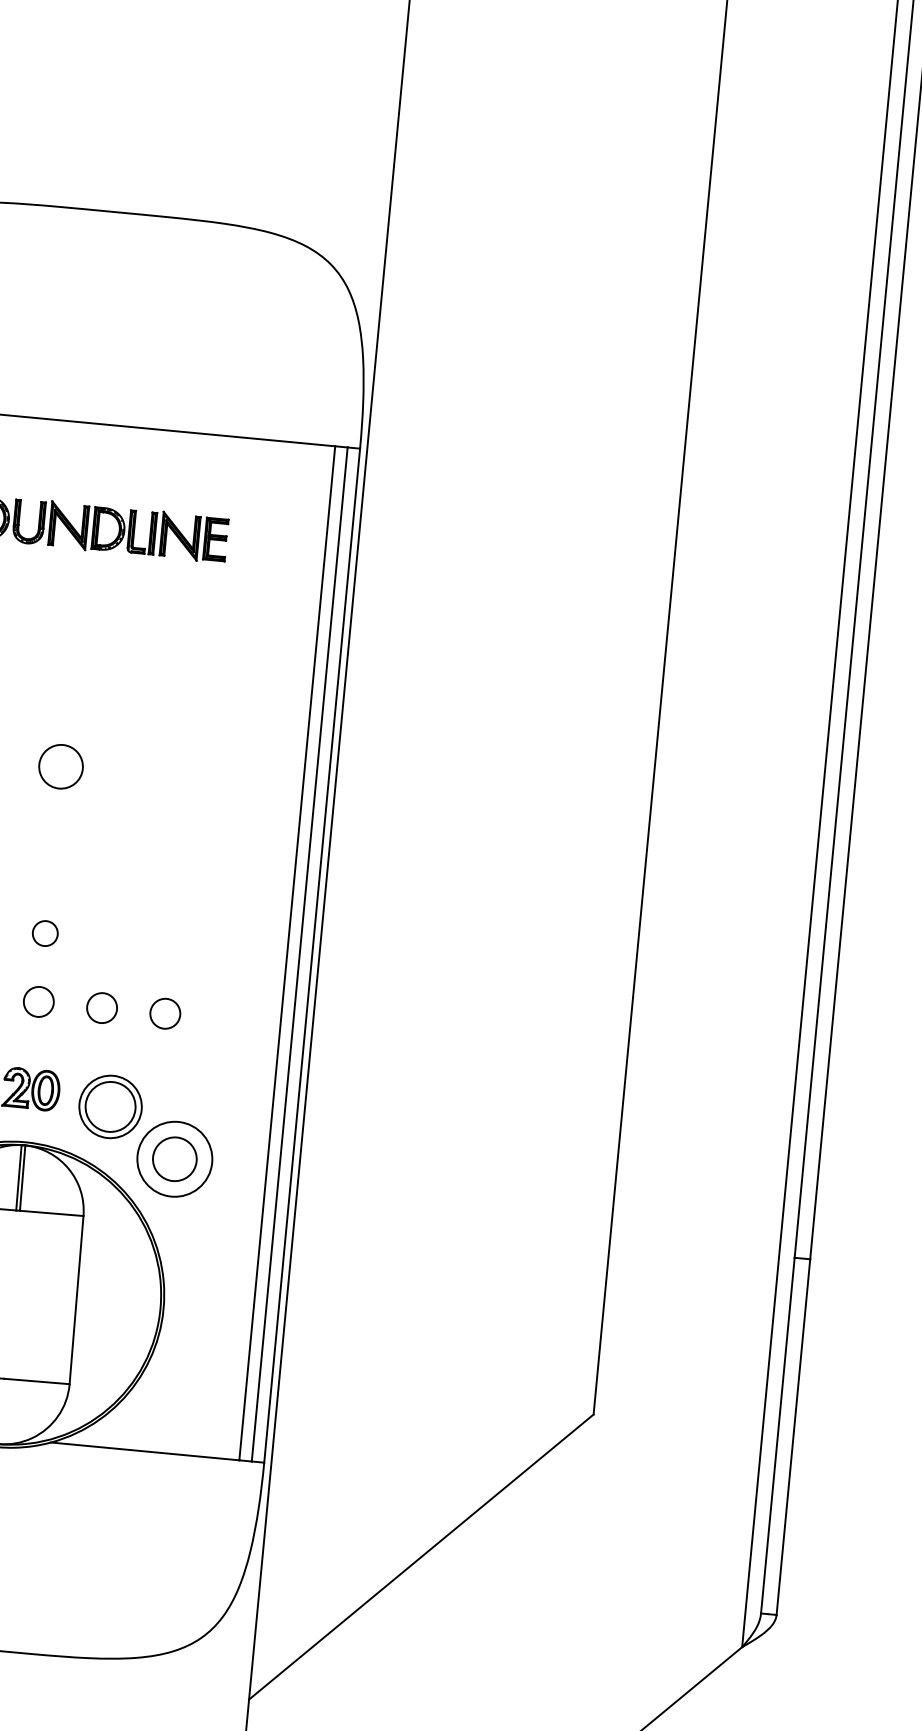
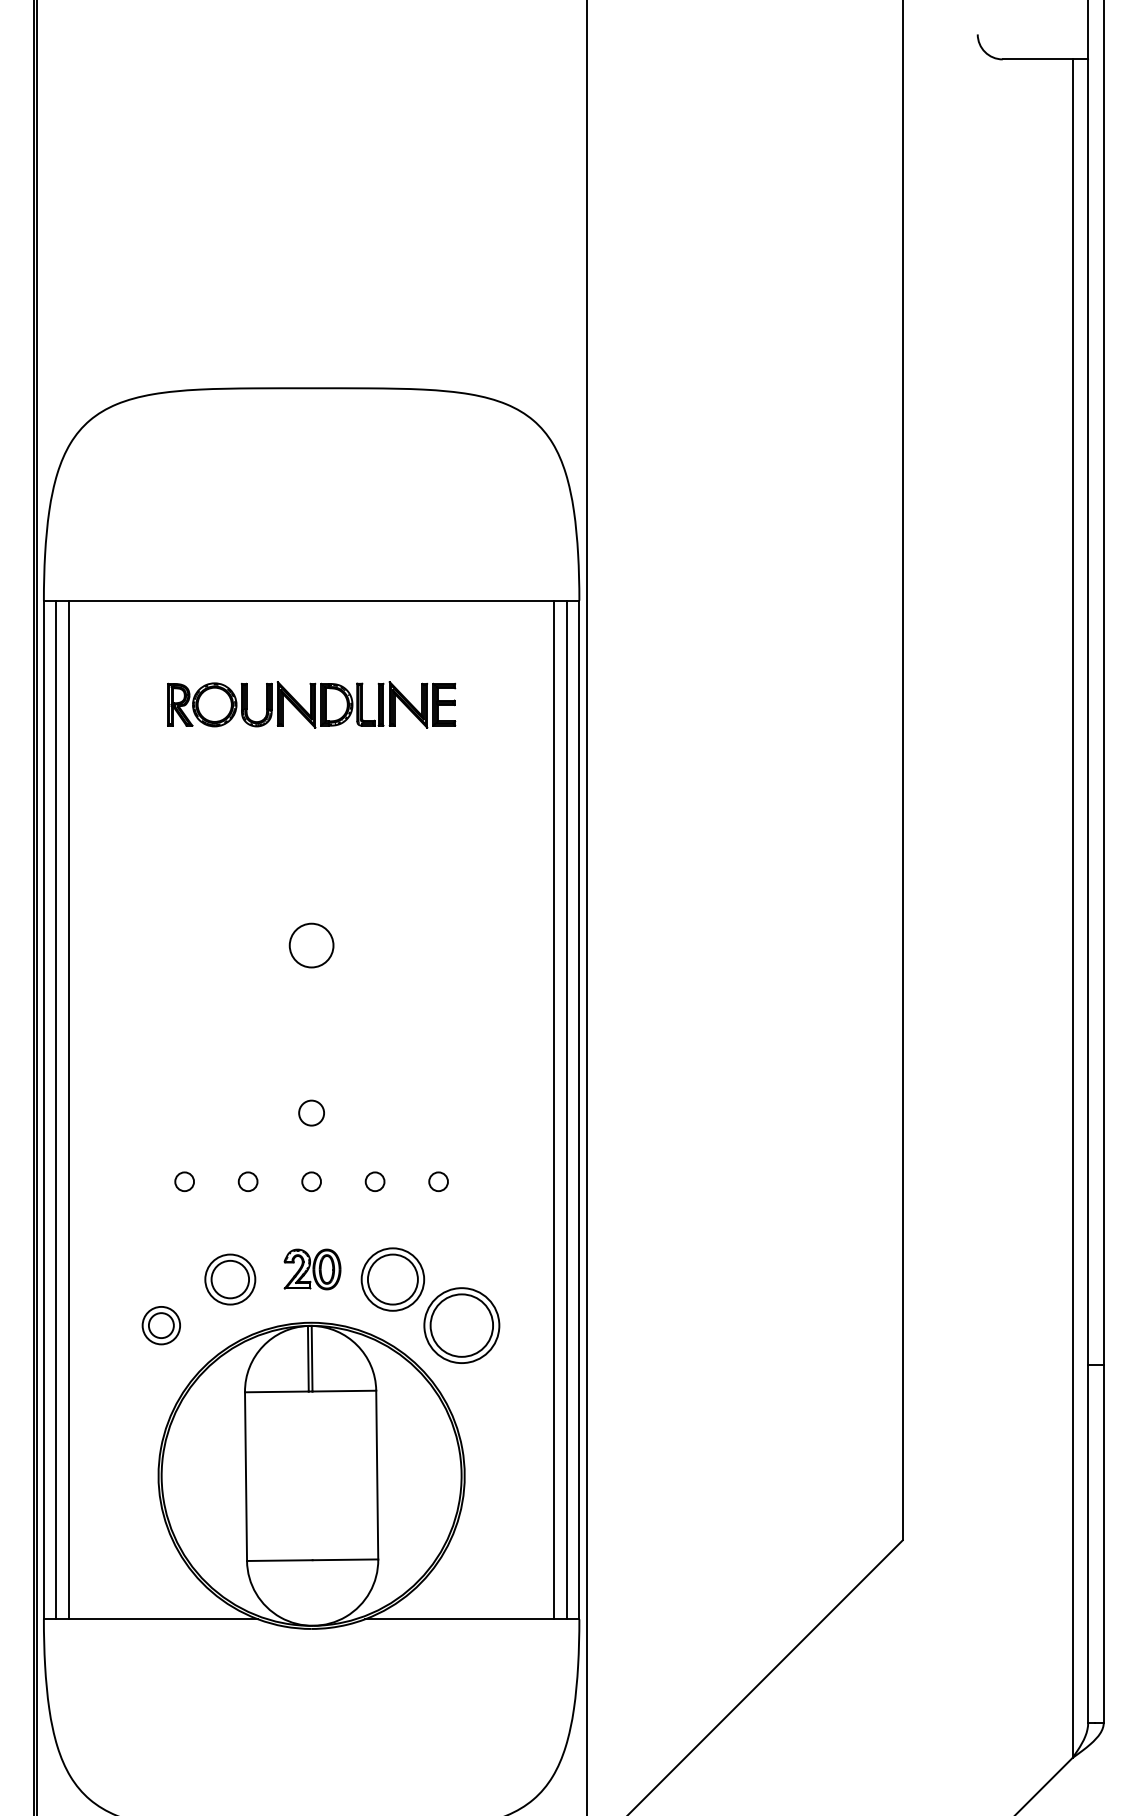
circle: (38, 1001) -> (311, 1181), size x0.62
circle: (101, 1007) -> (374, 1181), size x0.62
circle: (165, 1013) -> (438, 1181), size x0.62
circle: (174, 1159) -> (461, 1325), size x1.43

